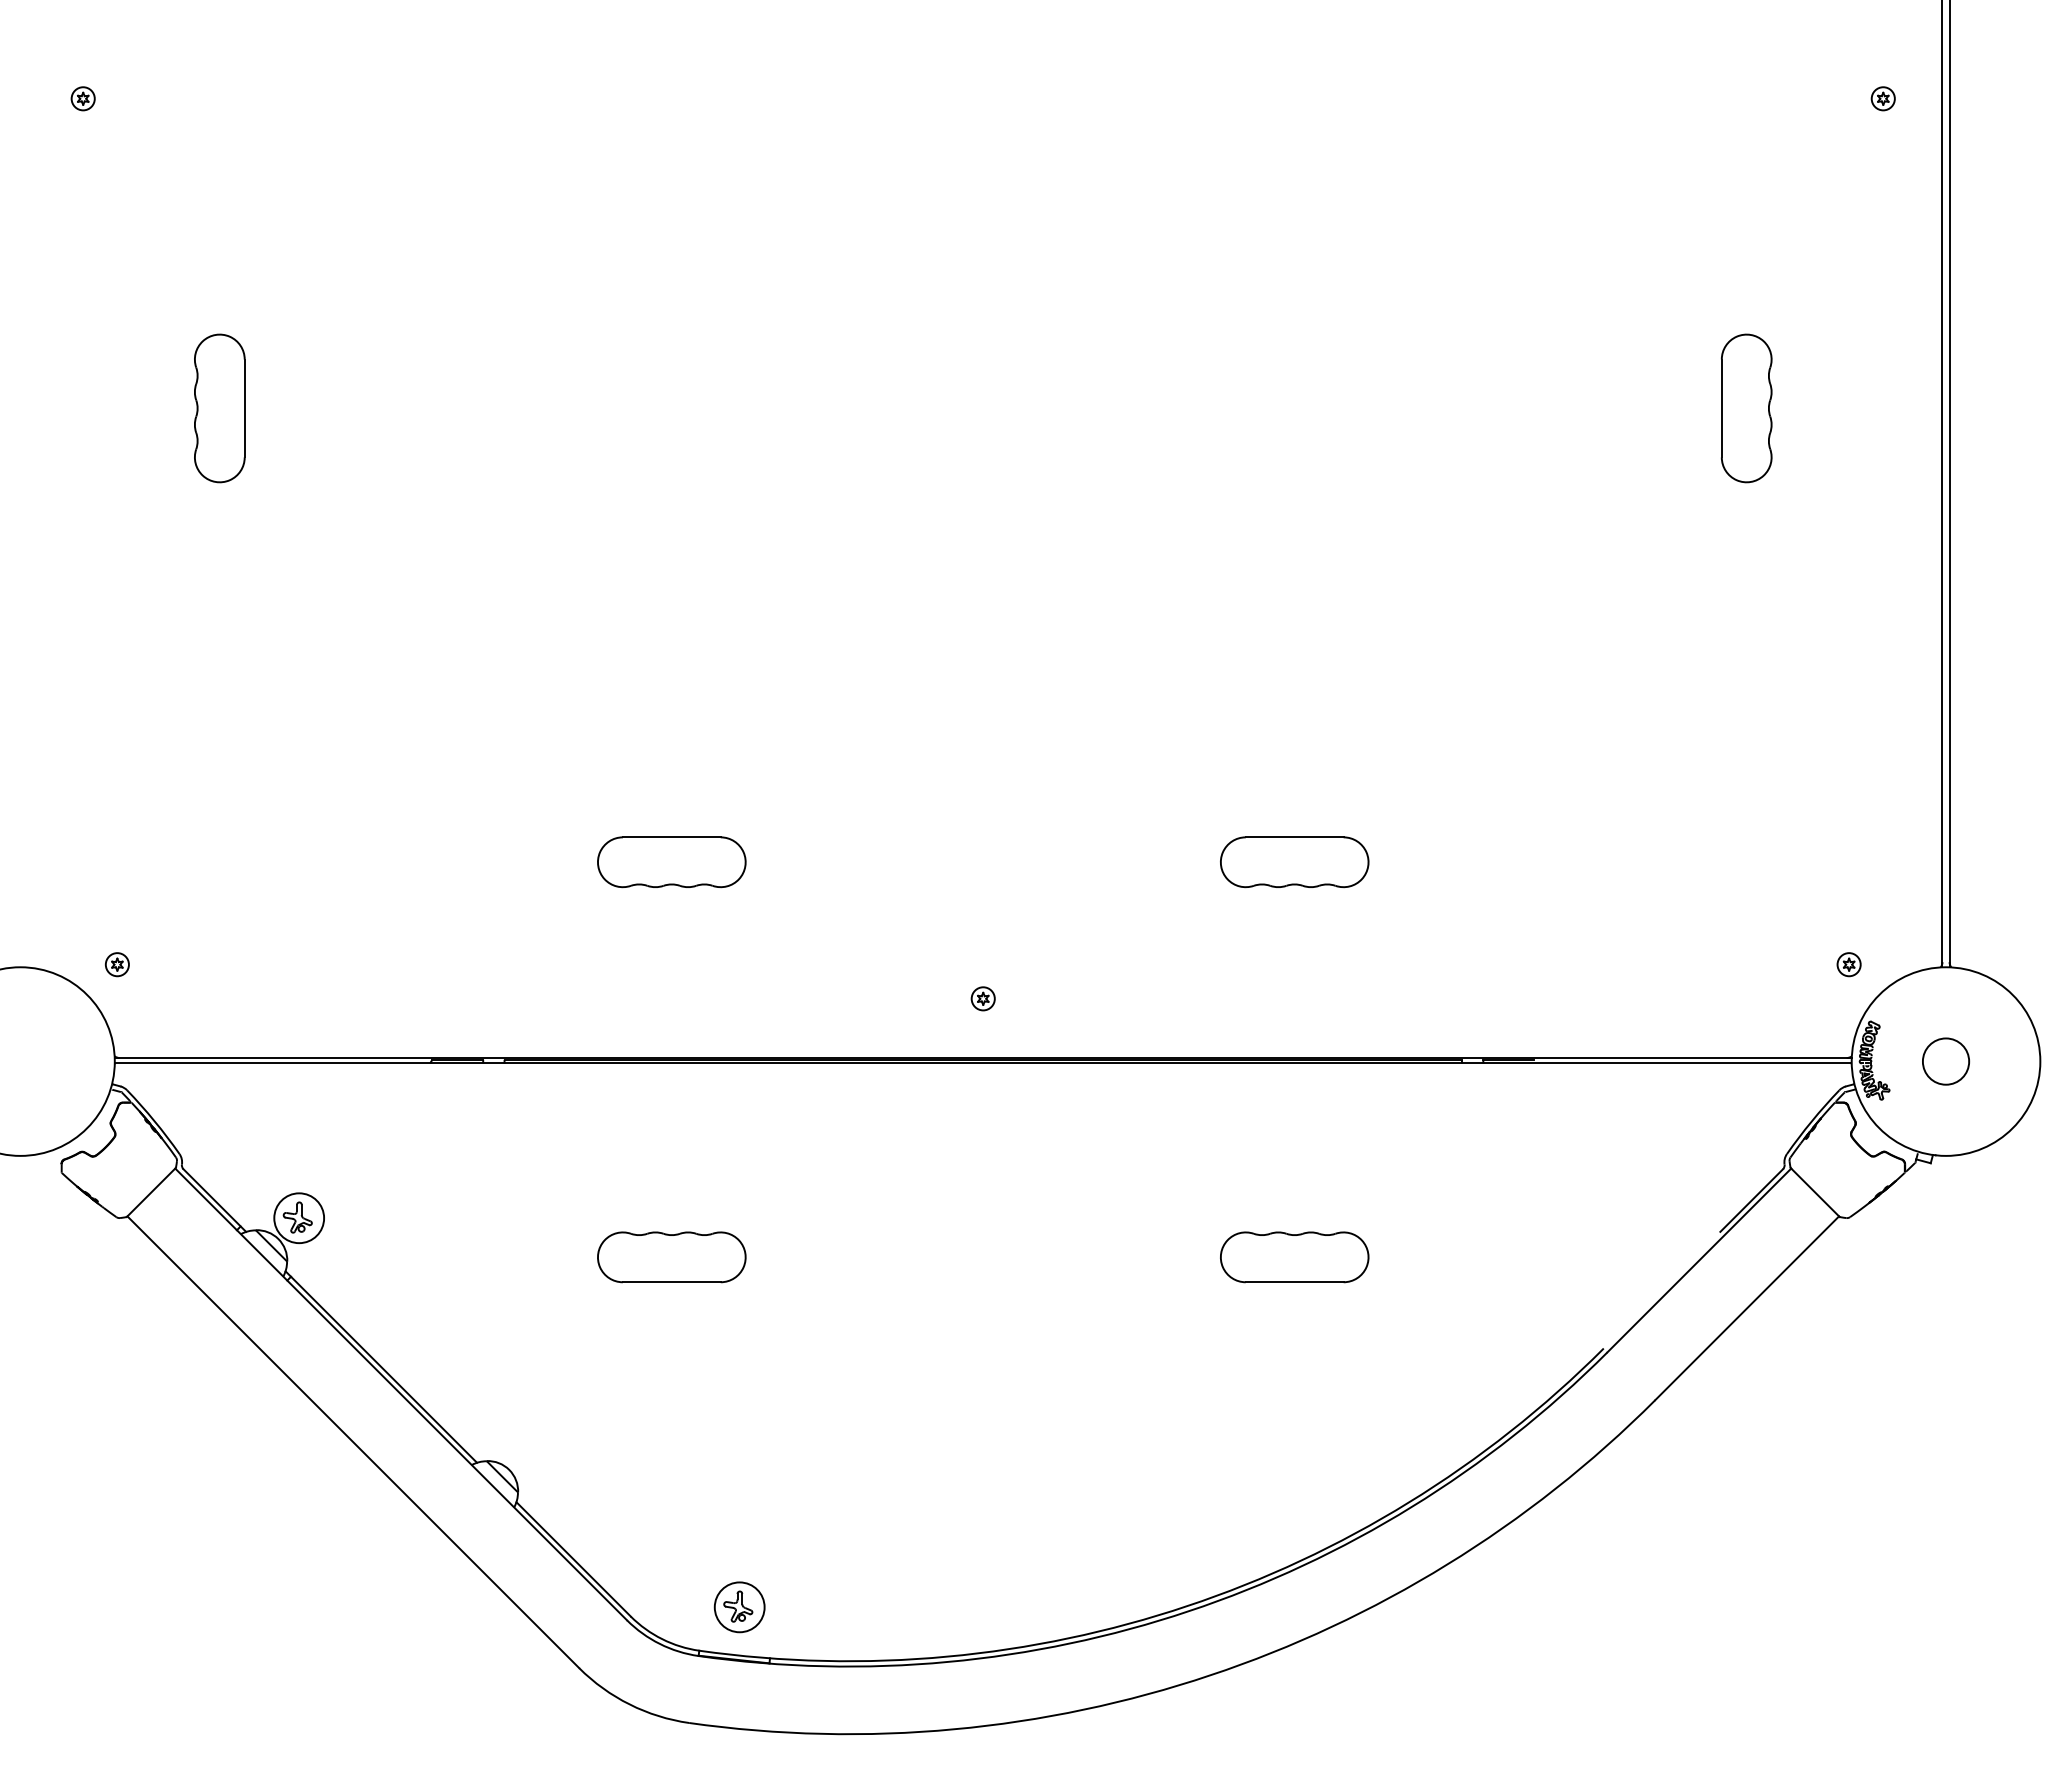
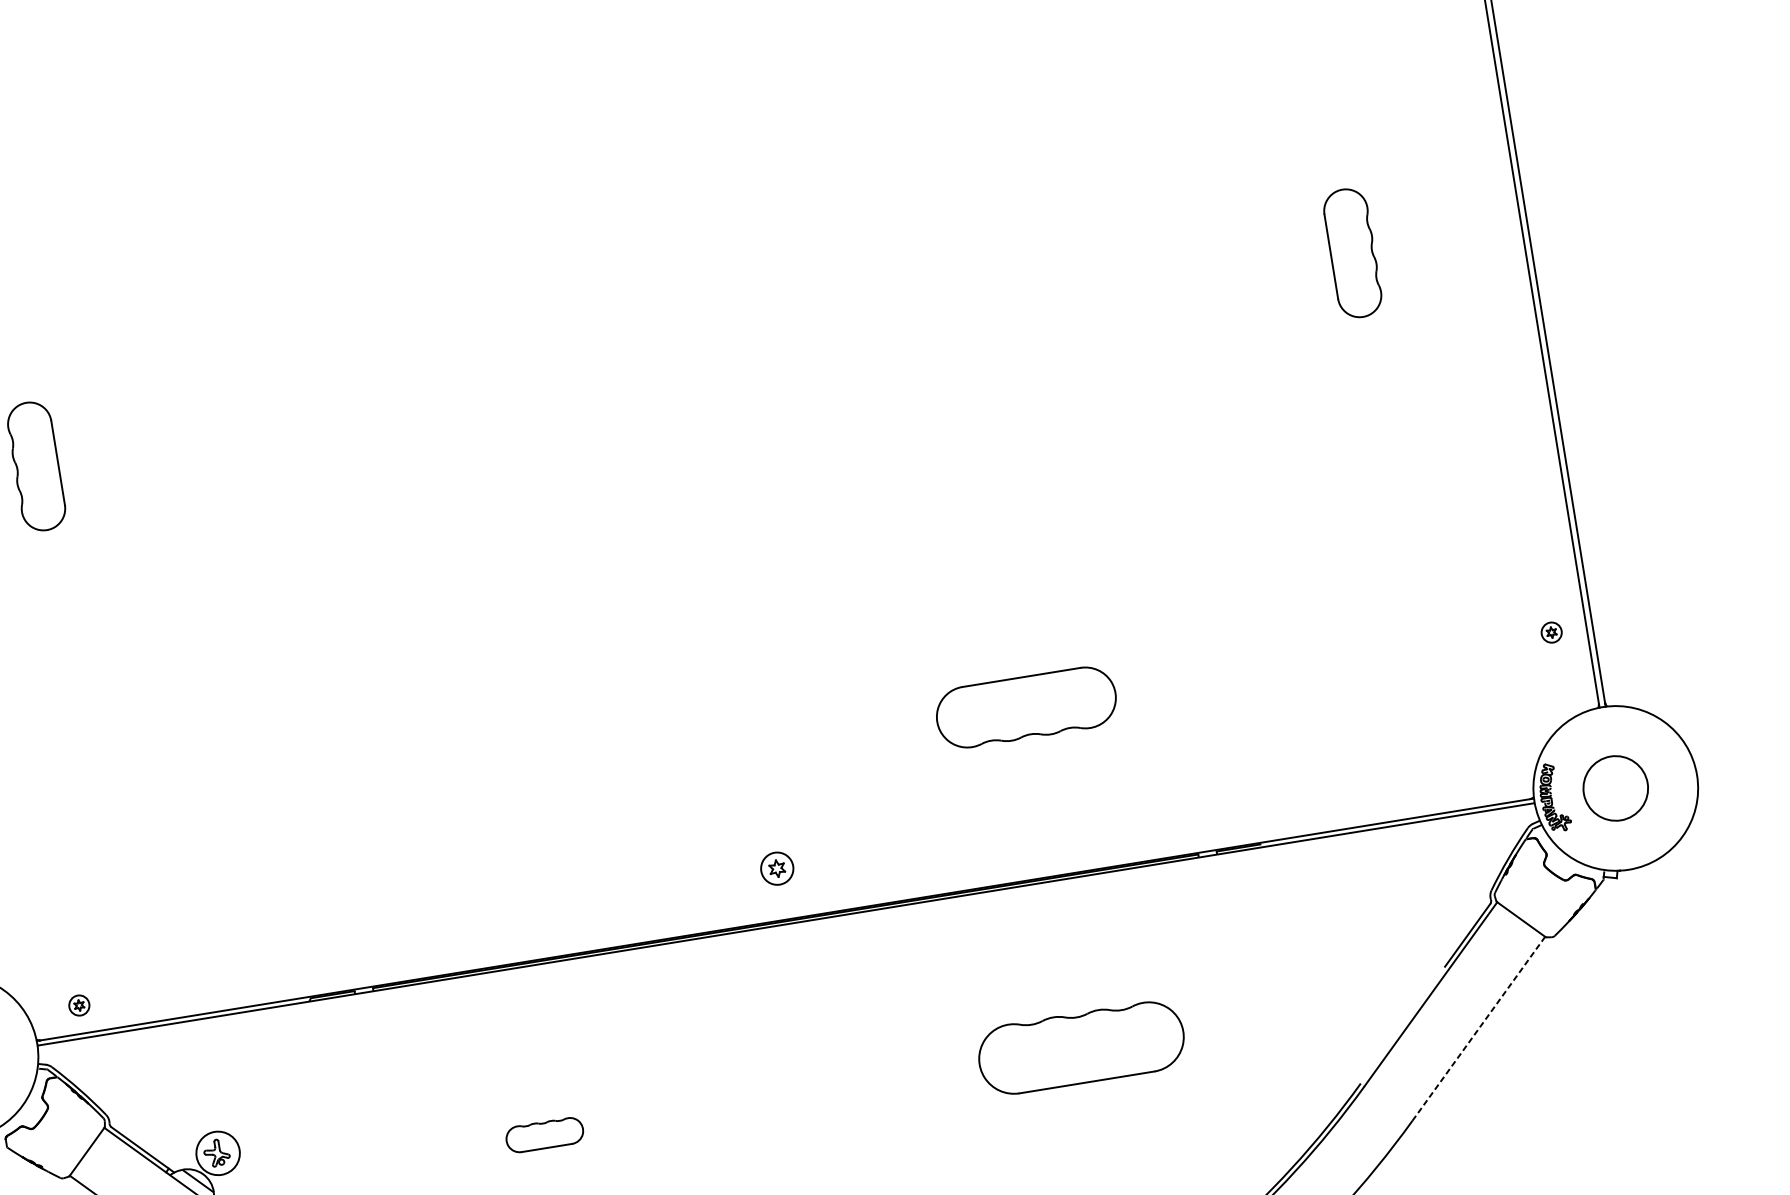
part: (671, 862) -> (489, 794), removed
part: (1294, 862) -> (1026, 707), size x1.4
part: (116, 964) -> (78, 1005), moved
part: (1848, 964) -> (1551, 632), moved
part: (982, 998) -> (776, 868), size x1.6
circle: (1945, 1061) -> (1615, 788), size x1.6
part: (671, 1257) -> (544, 1135), size x0.6
part: (1294, 1257) -> (1081, 1048), size x1.6
line: (1747, 1308) -> (1479, 1028), solid -> dashed

